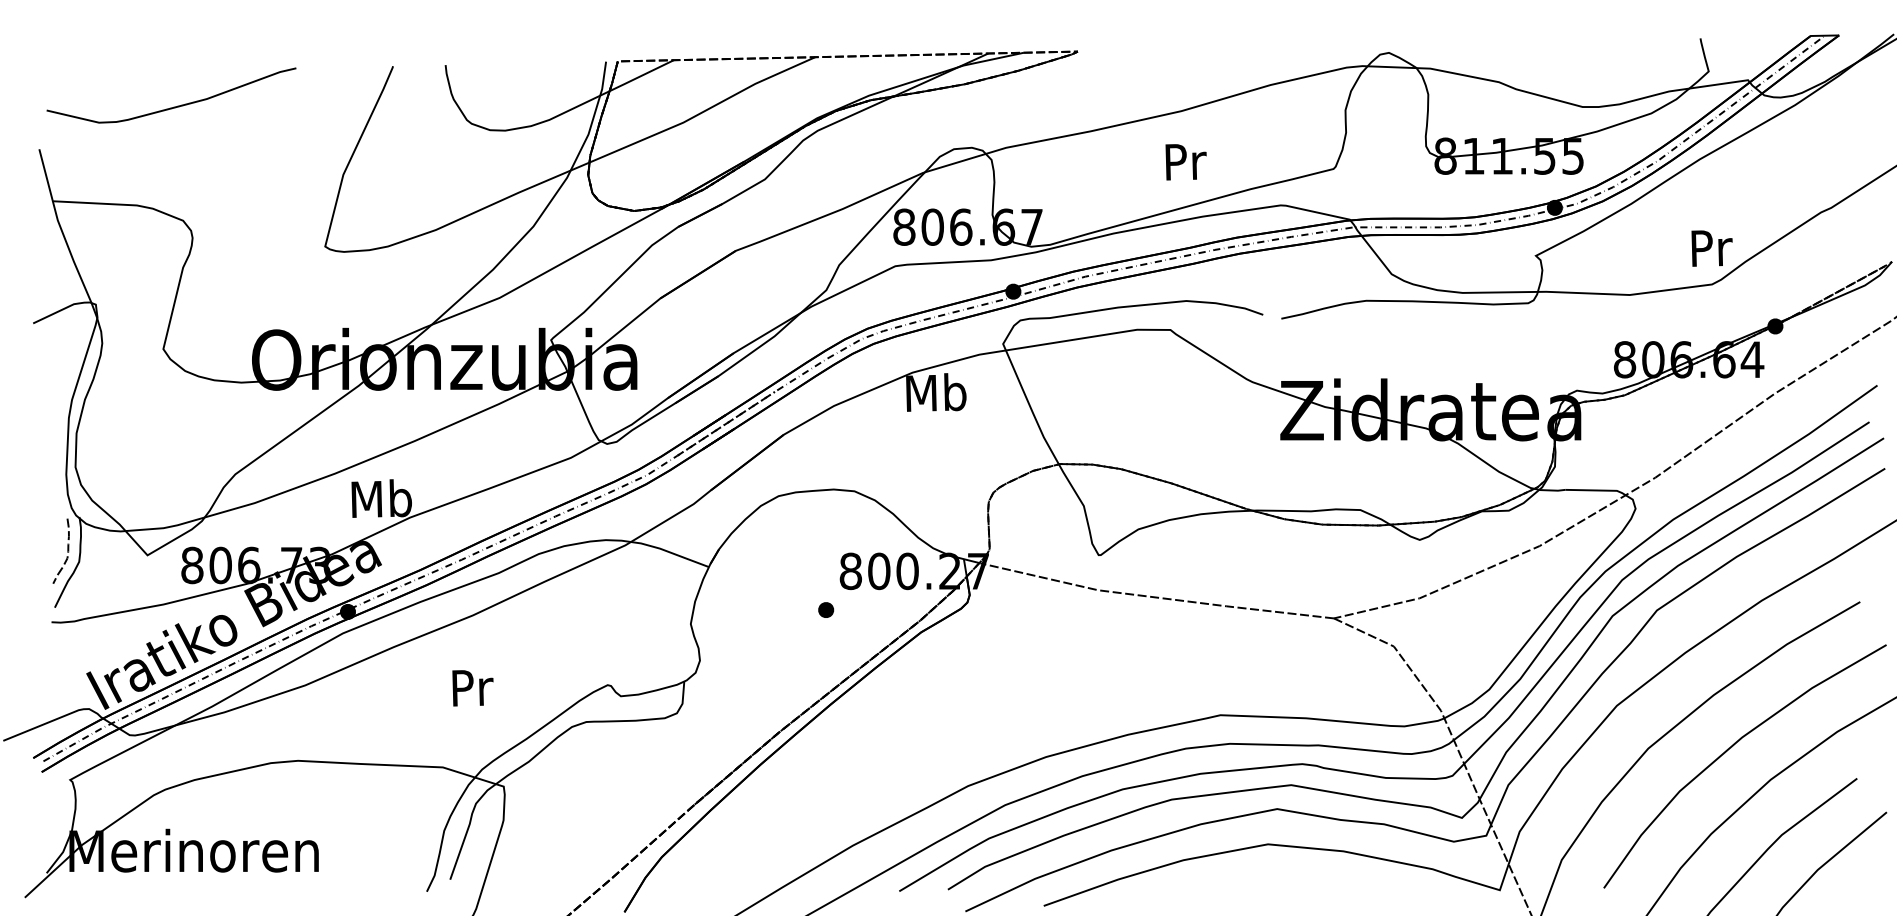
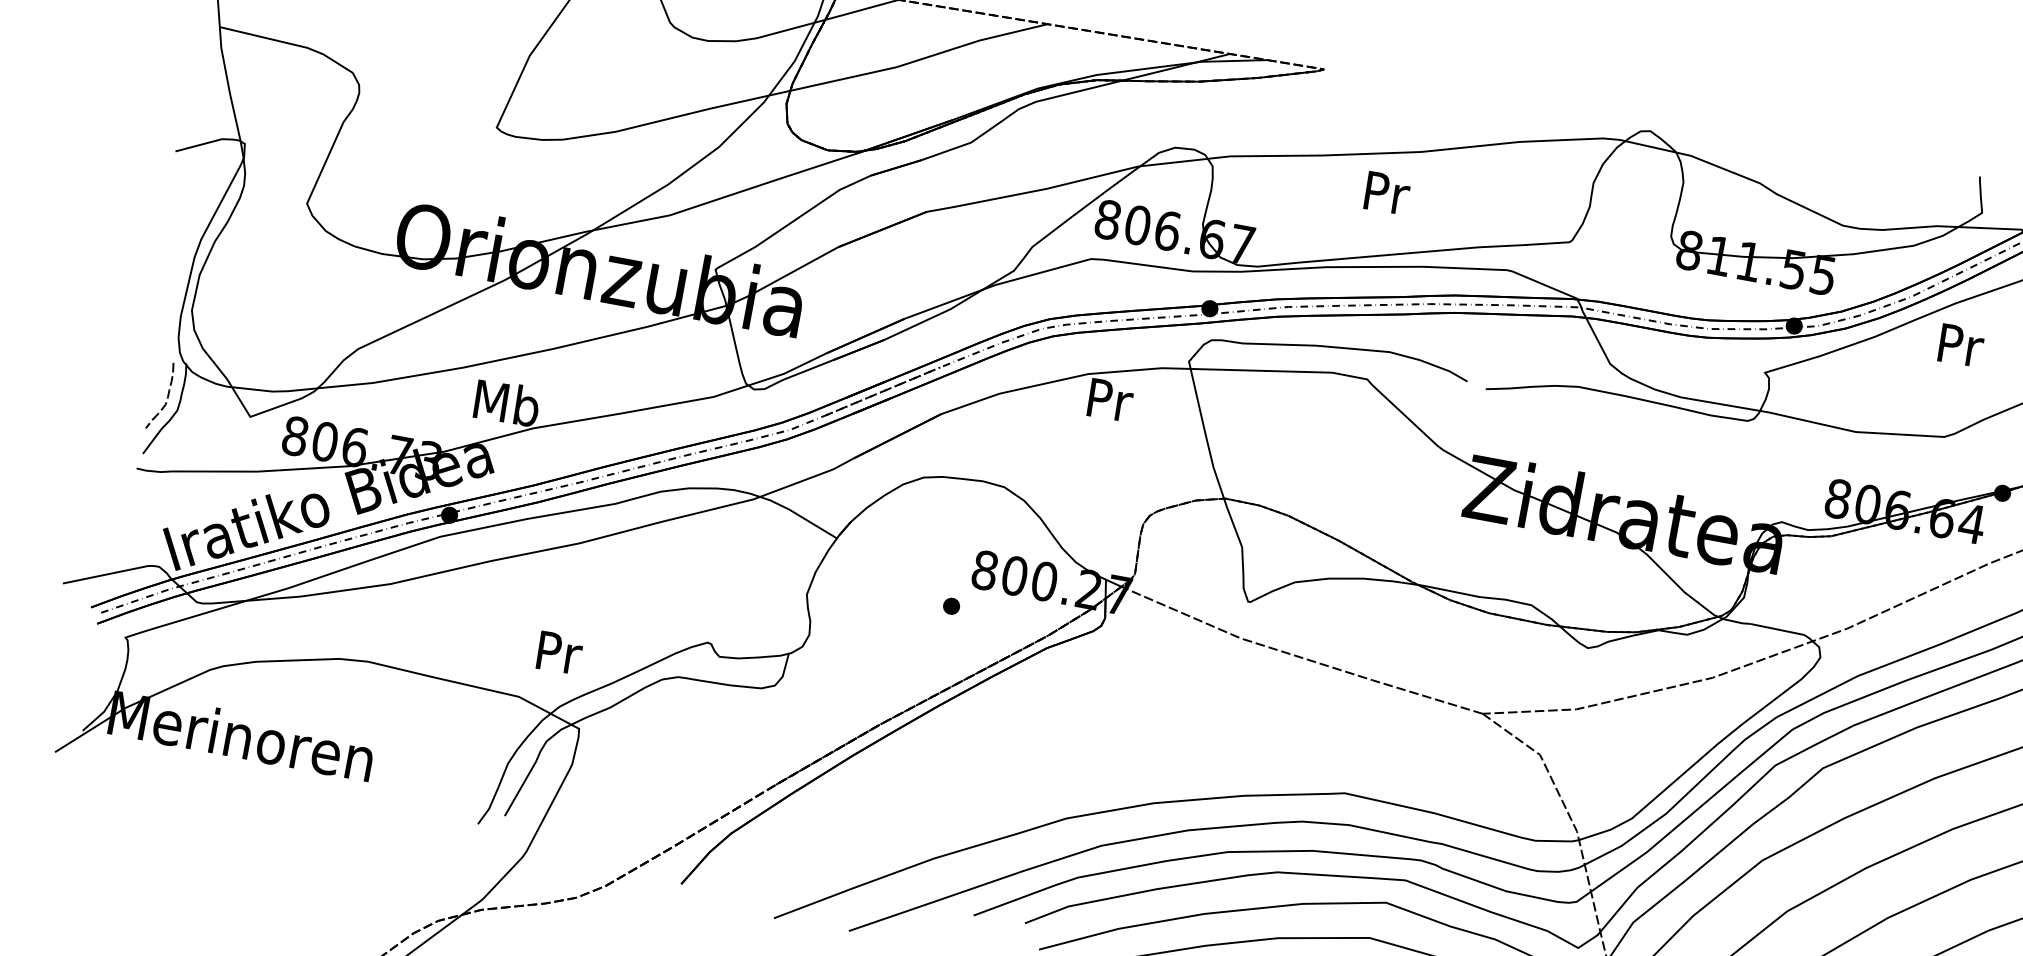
text: (1185, 162) -> (1386, 193), moved
text: (1711, 248) -> (1960, 345), moved
text: (936, 392) -> (1109, 399), Mb -> Pr
text: (472, 688) -> (559, 653), moved

